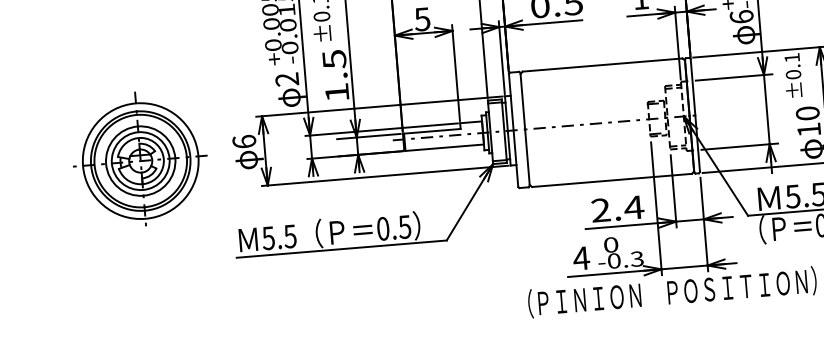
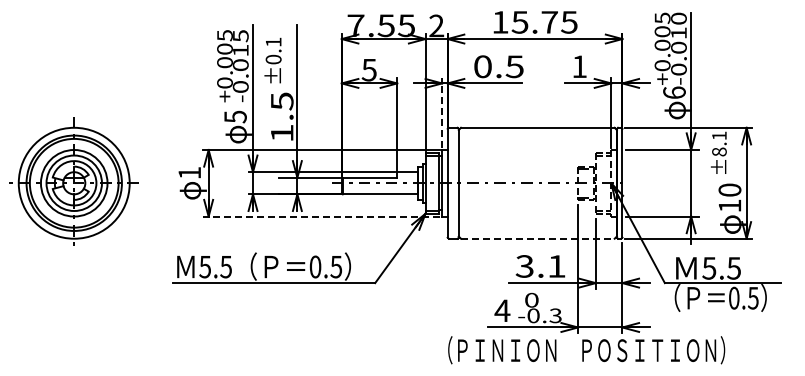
line: (502, 57) -> (442, 112), solid -> dashed
text: (793, 74) -> (719, 151), ±0.1 -> ±8.1
text: (287, 79) -> (235, 116), 2 -> 5
text: (244, 141) -> (189, 172), 6 -> 1
part: (139, 159) -> (73, 181), moved
line: (385, 175) -> (321, 216), solid -> dashed
line: (611, 180) -> (537, 238), solid -> dashed
text: (617, 209) -> (540, 266), 2.4 -> 3.1

